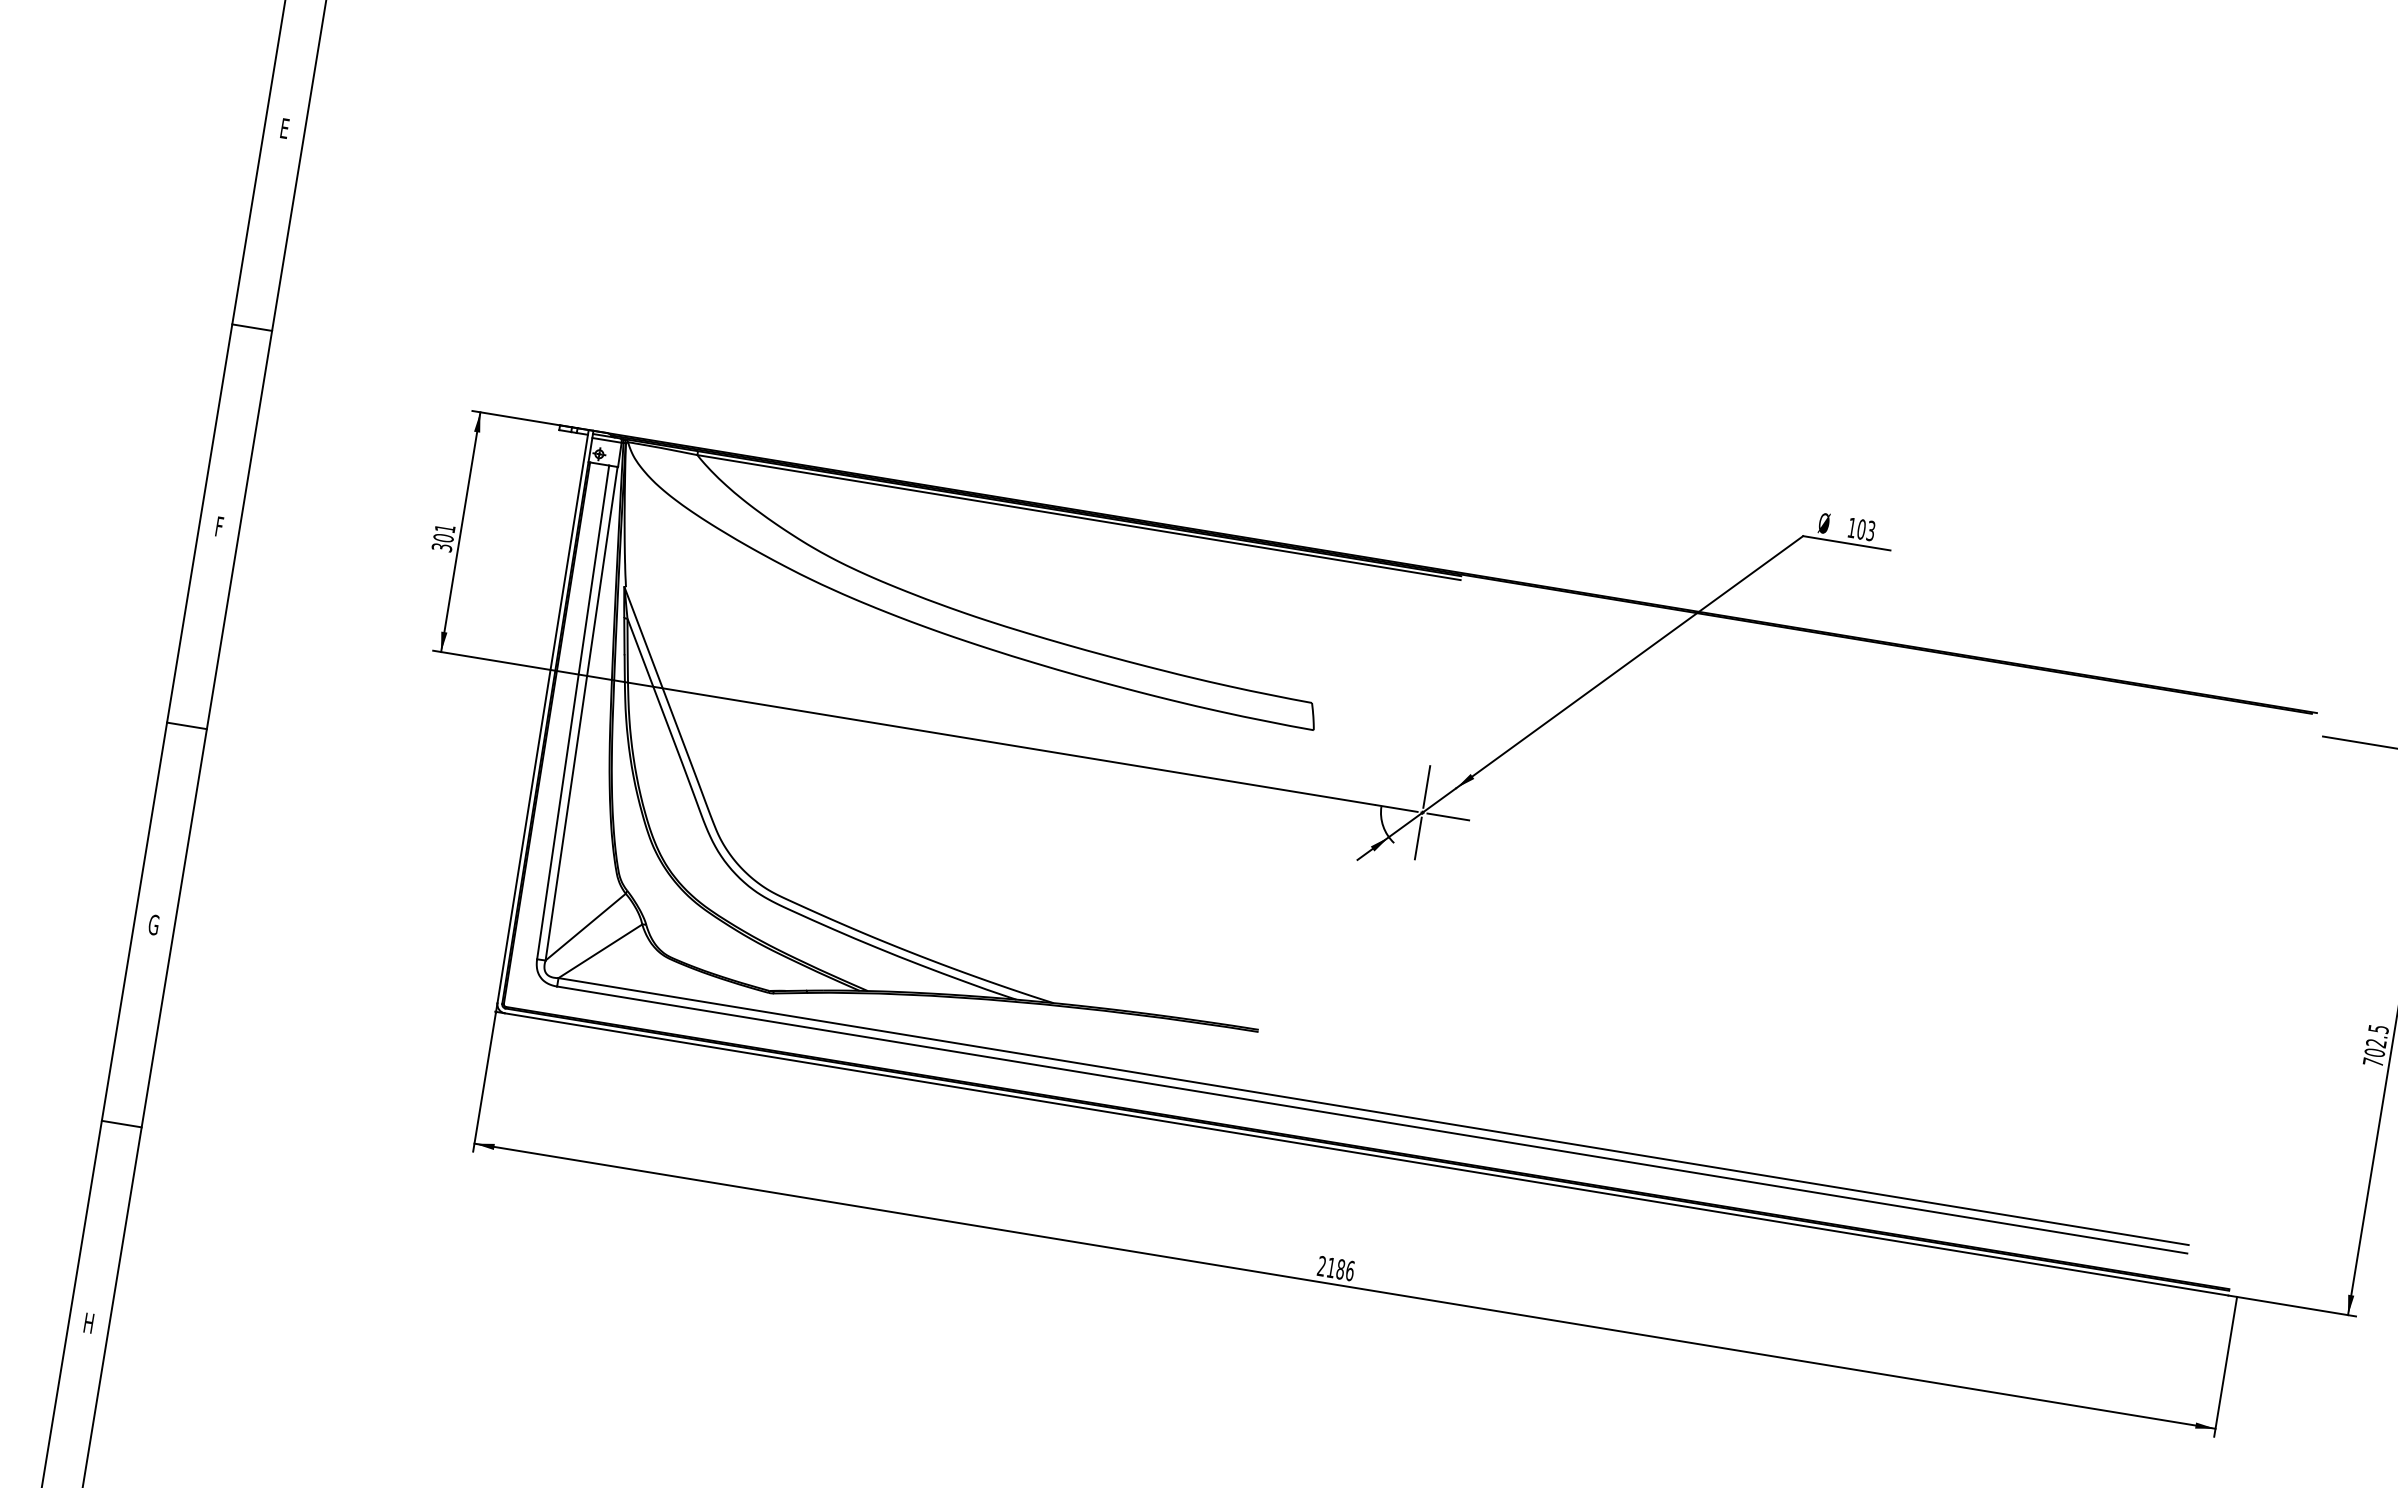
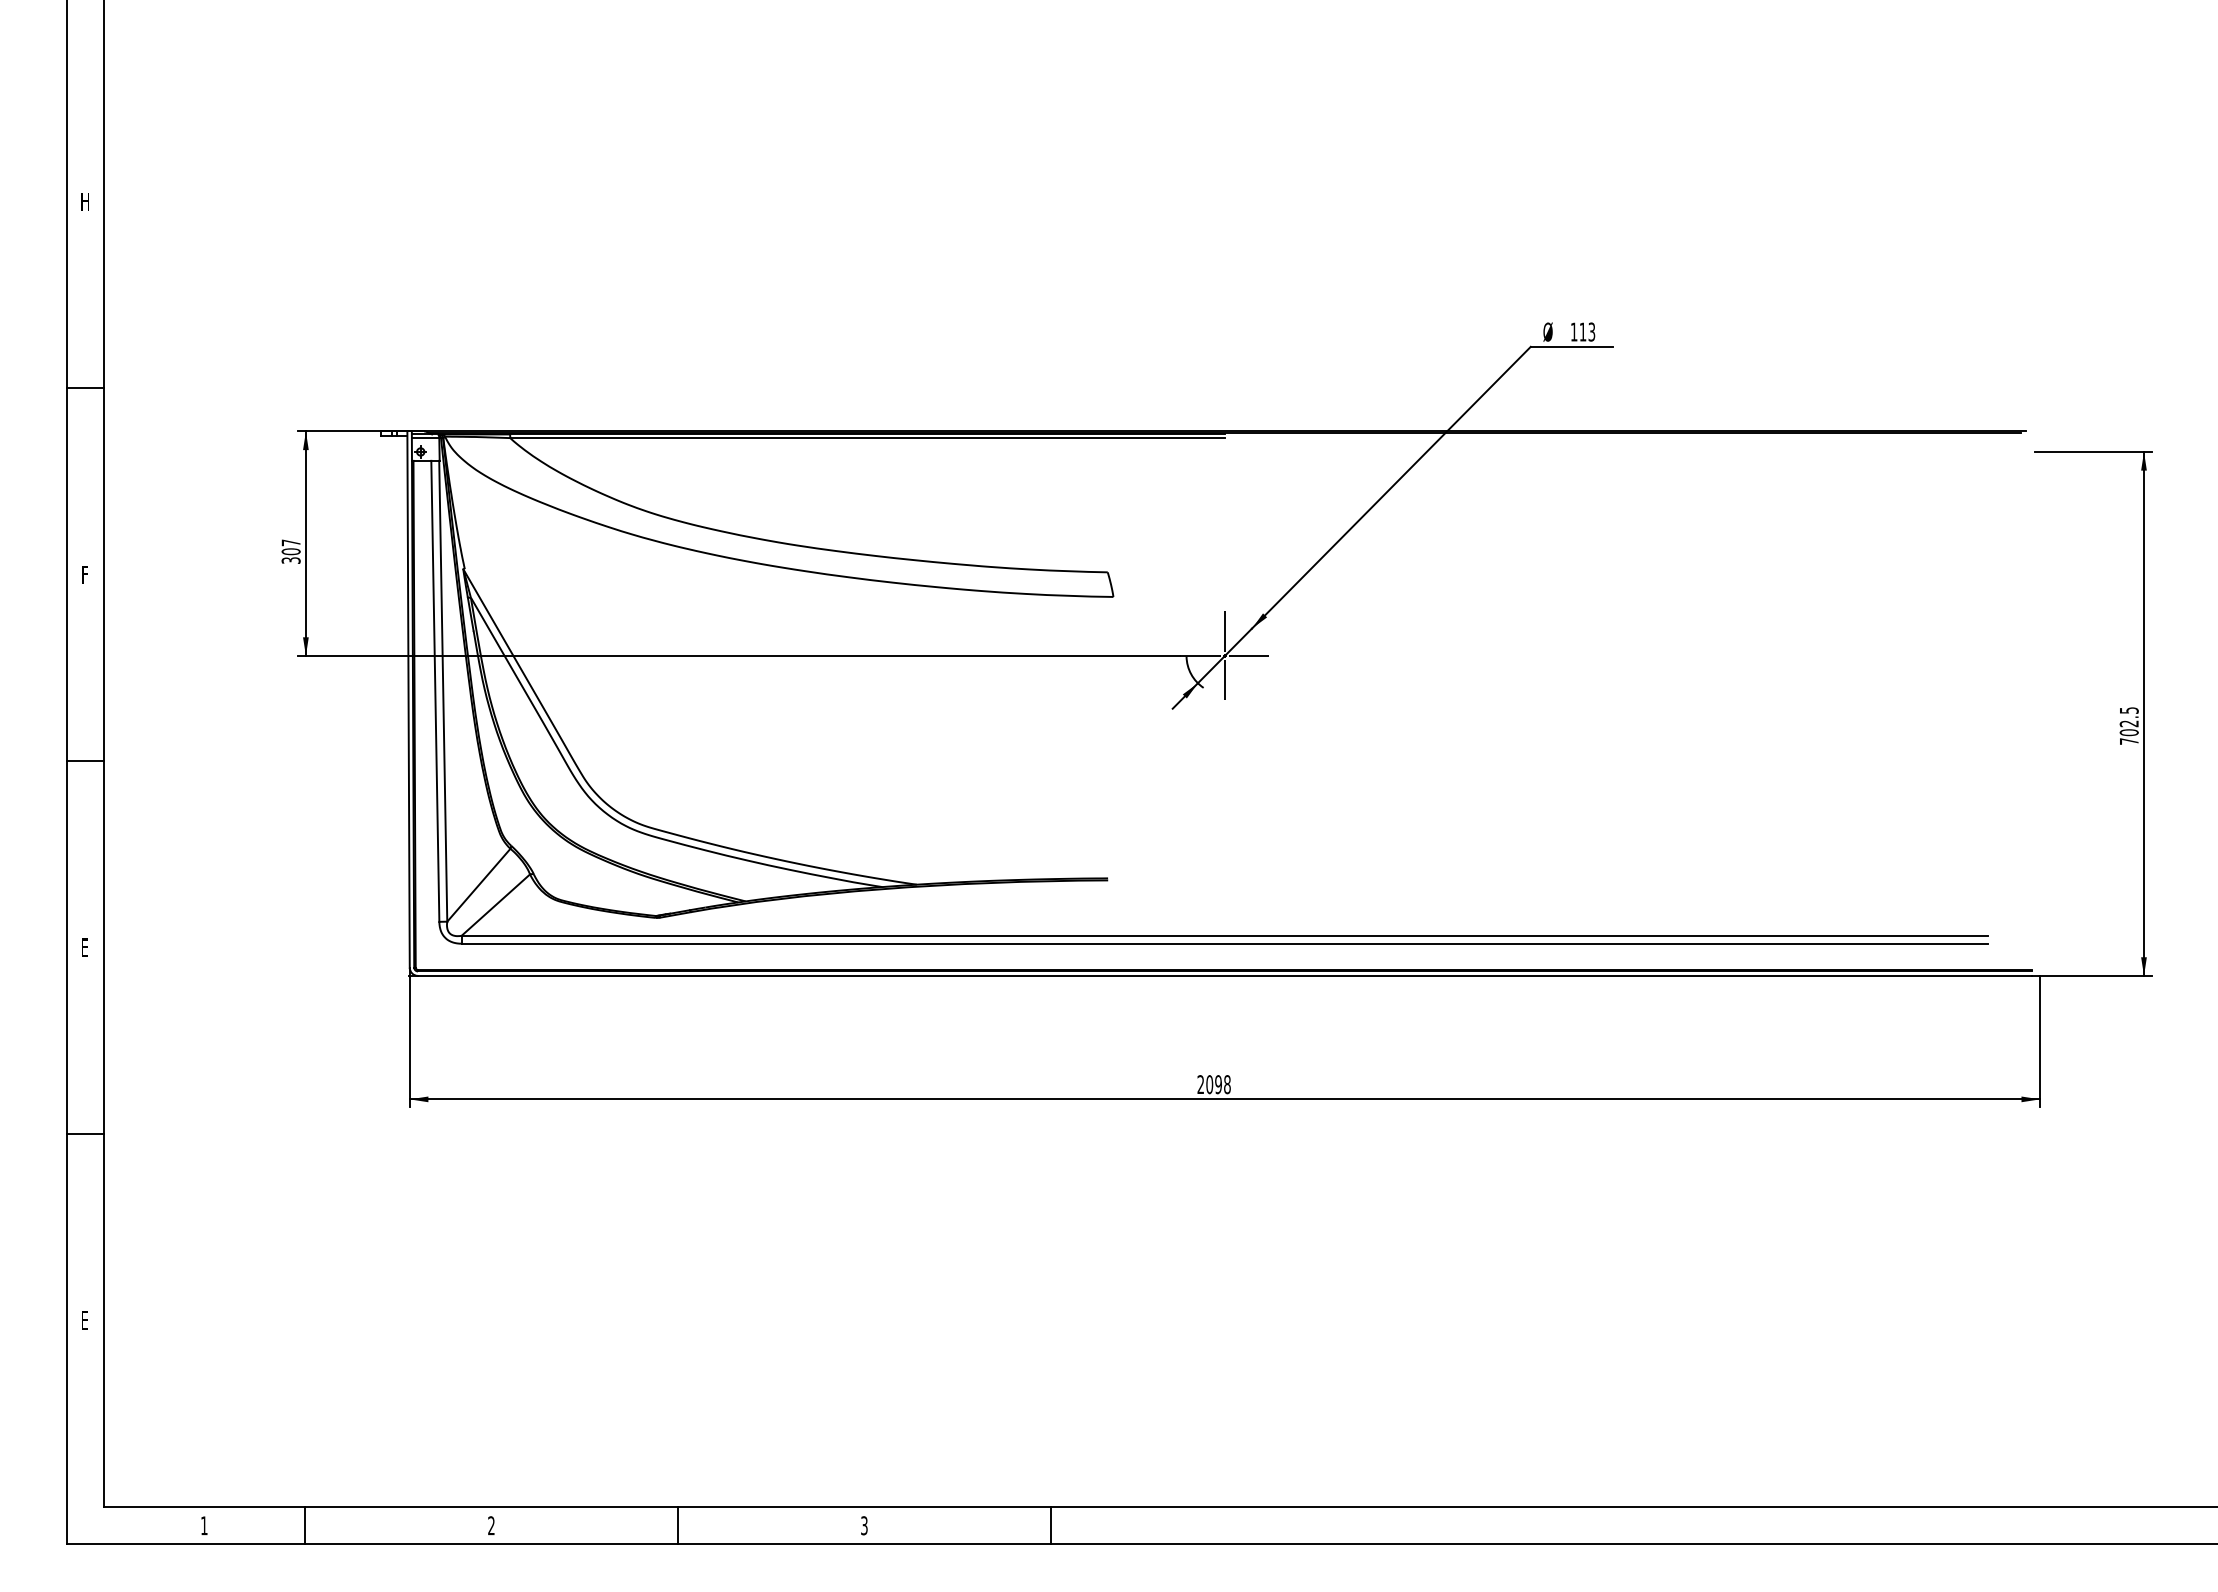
text: (284, 128) -> (84, 201), E -> H
text: (444, 528) -> (290, 542), 301 -> 307
text: (1861, 528) -> (1582, 331), 103 -> 113
text: (153, 924) -> (84, 947), G -> E
text: (1340, 1269) -> (1218, 1084), 2186 -> 2098
text: (88, 1322) -> (84, 1320), H -> E

